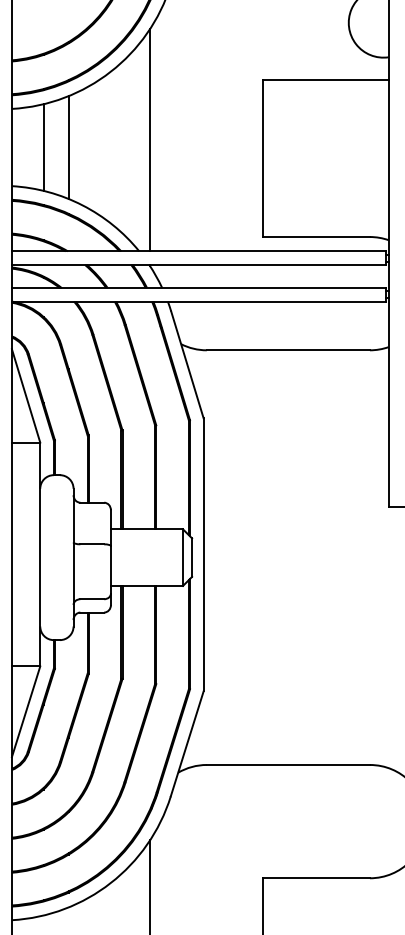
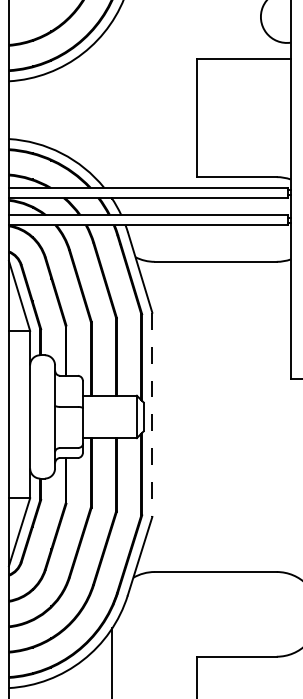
line: (150, 139) -> (112, 104), removed
line: (43, 146) -> (32, 109), removed
line: (68, 146) -> (51, 109), removed
line: (203, 555) -> (152, 415), solid -> dashed

